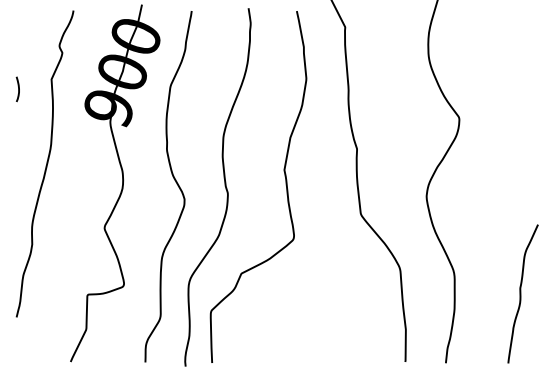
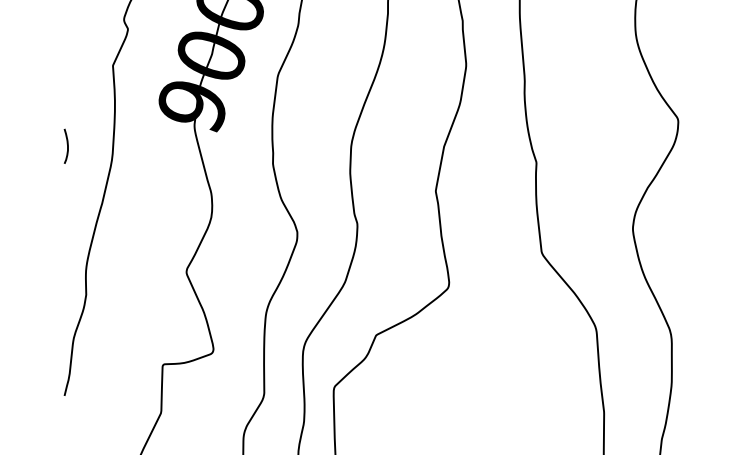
curve: (18, 89) -> (67, 146), moved

